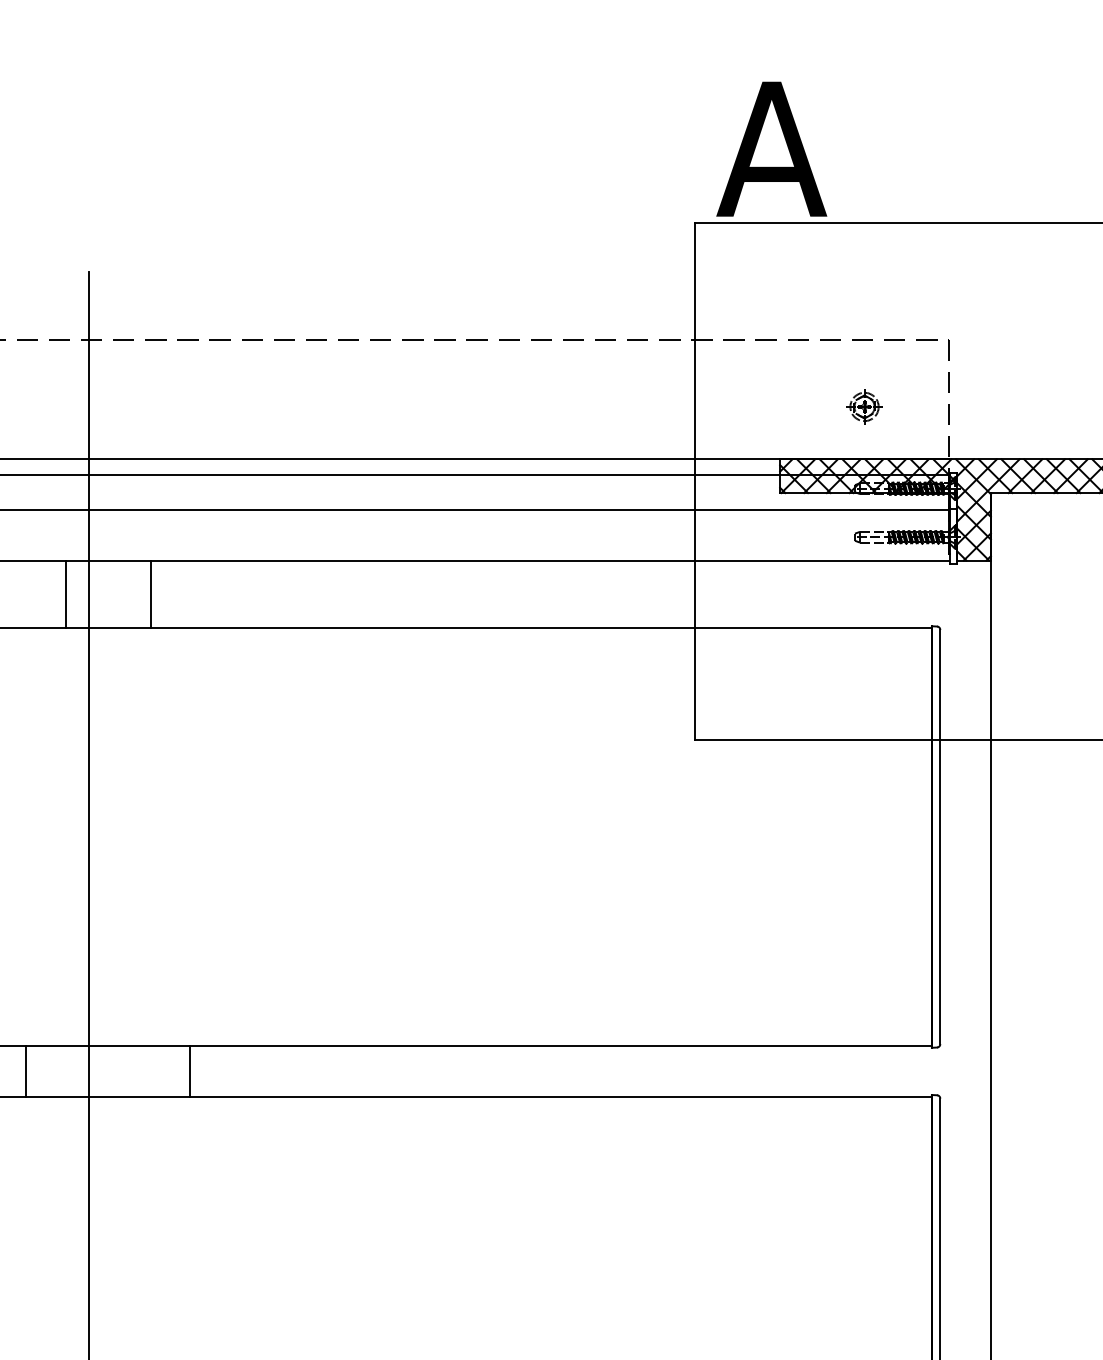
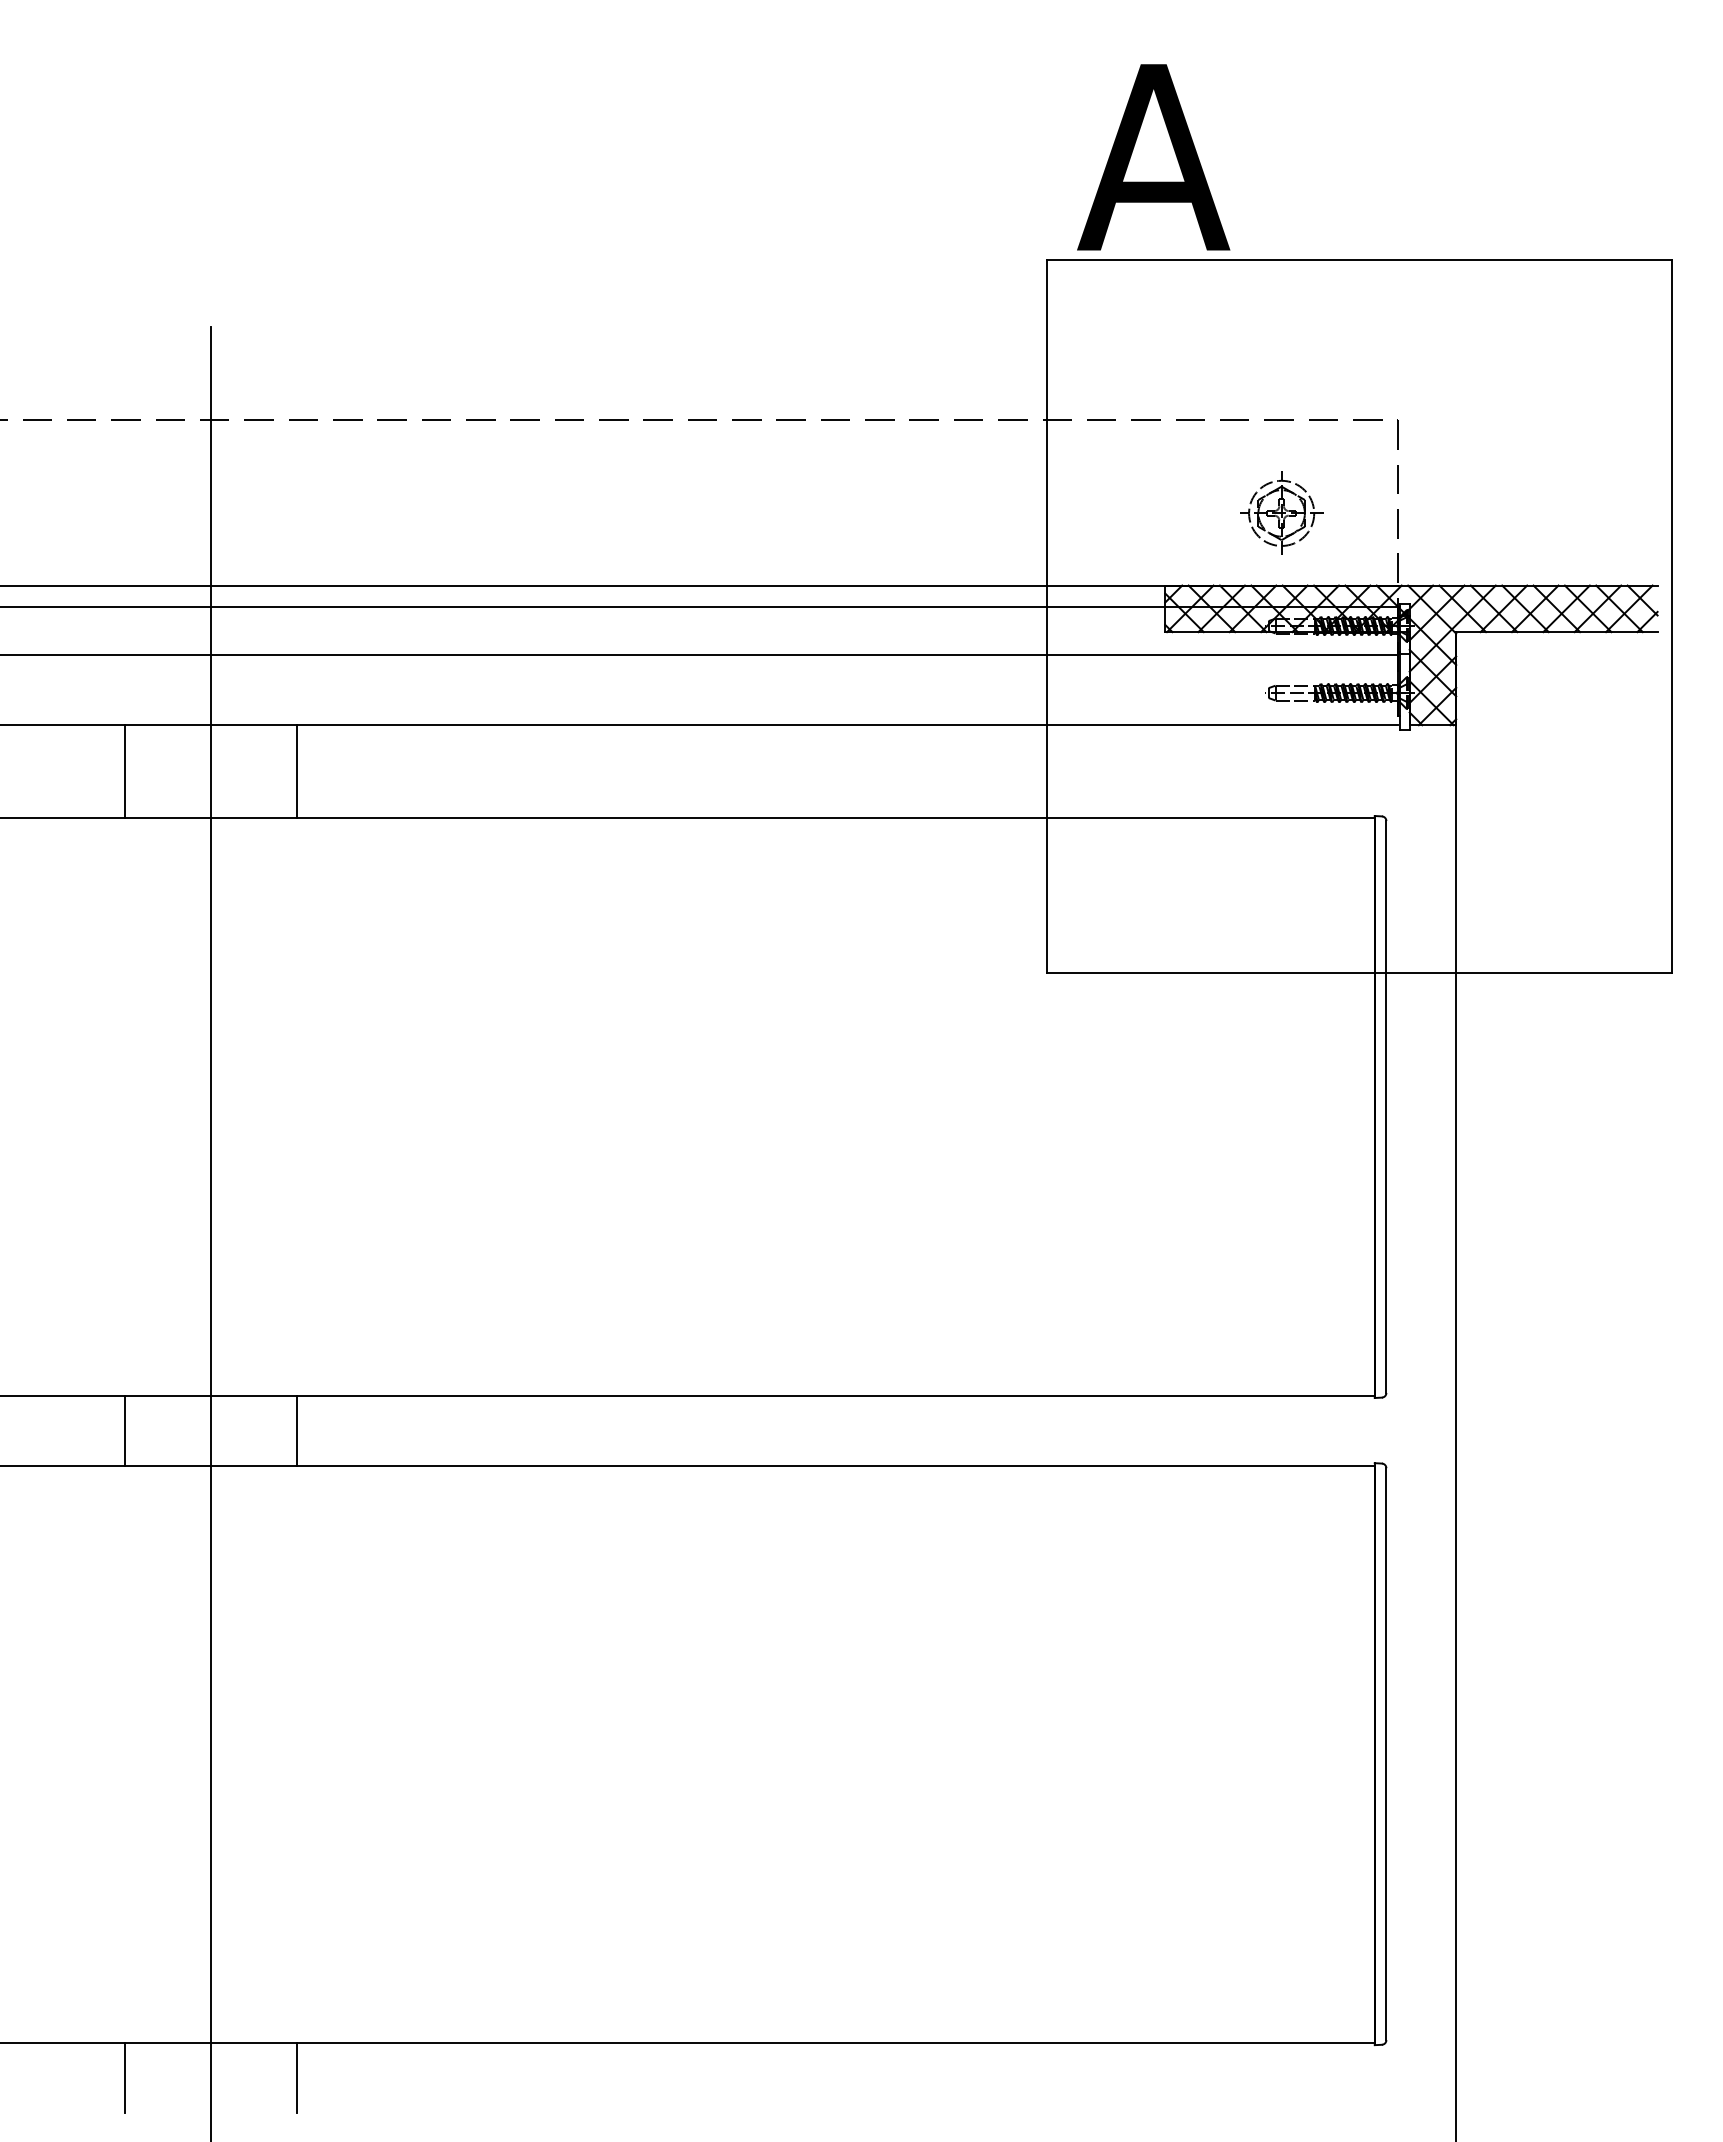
part: (864, 406) -> (1281, 512), size x1.67
line: (66, 594) -> (124, 771), moved
line: (189, 1071) -> (296, 1430), moved

